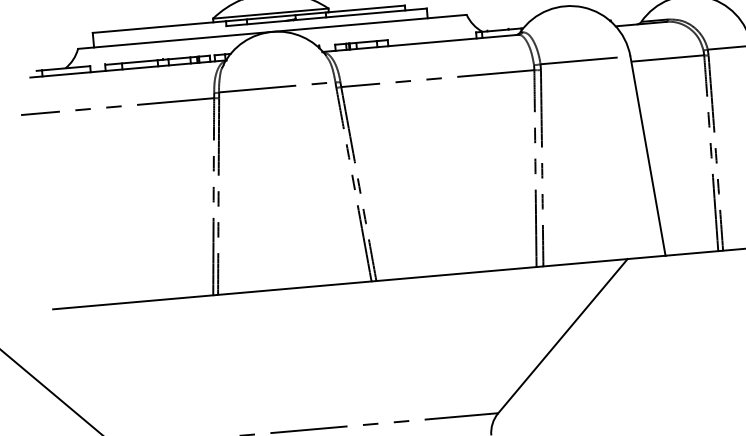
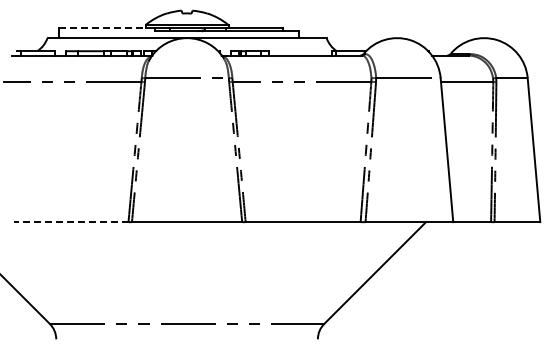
line: (158, 26) -> (106, 27), solid -> dashed
line: (132, 302) -> (70, 222), solid -> dashed

